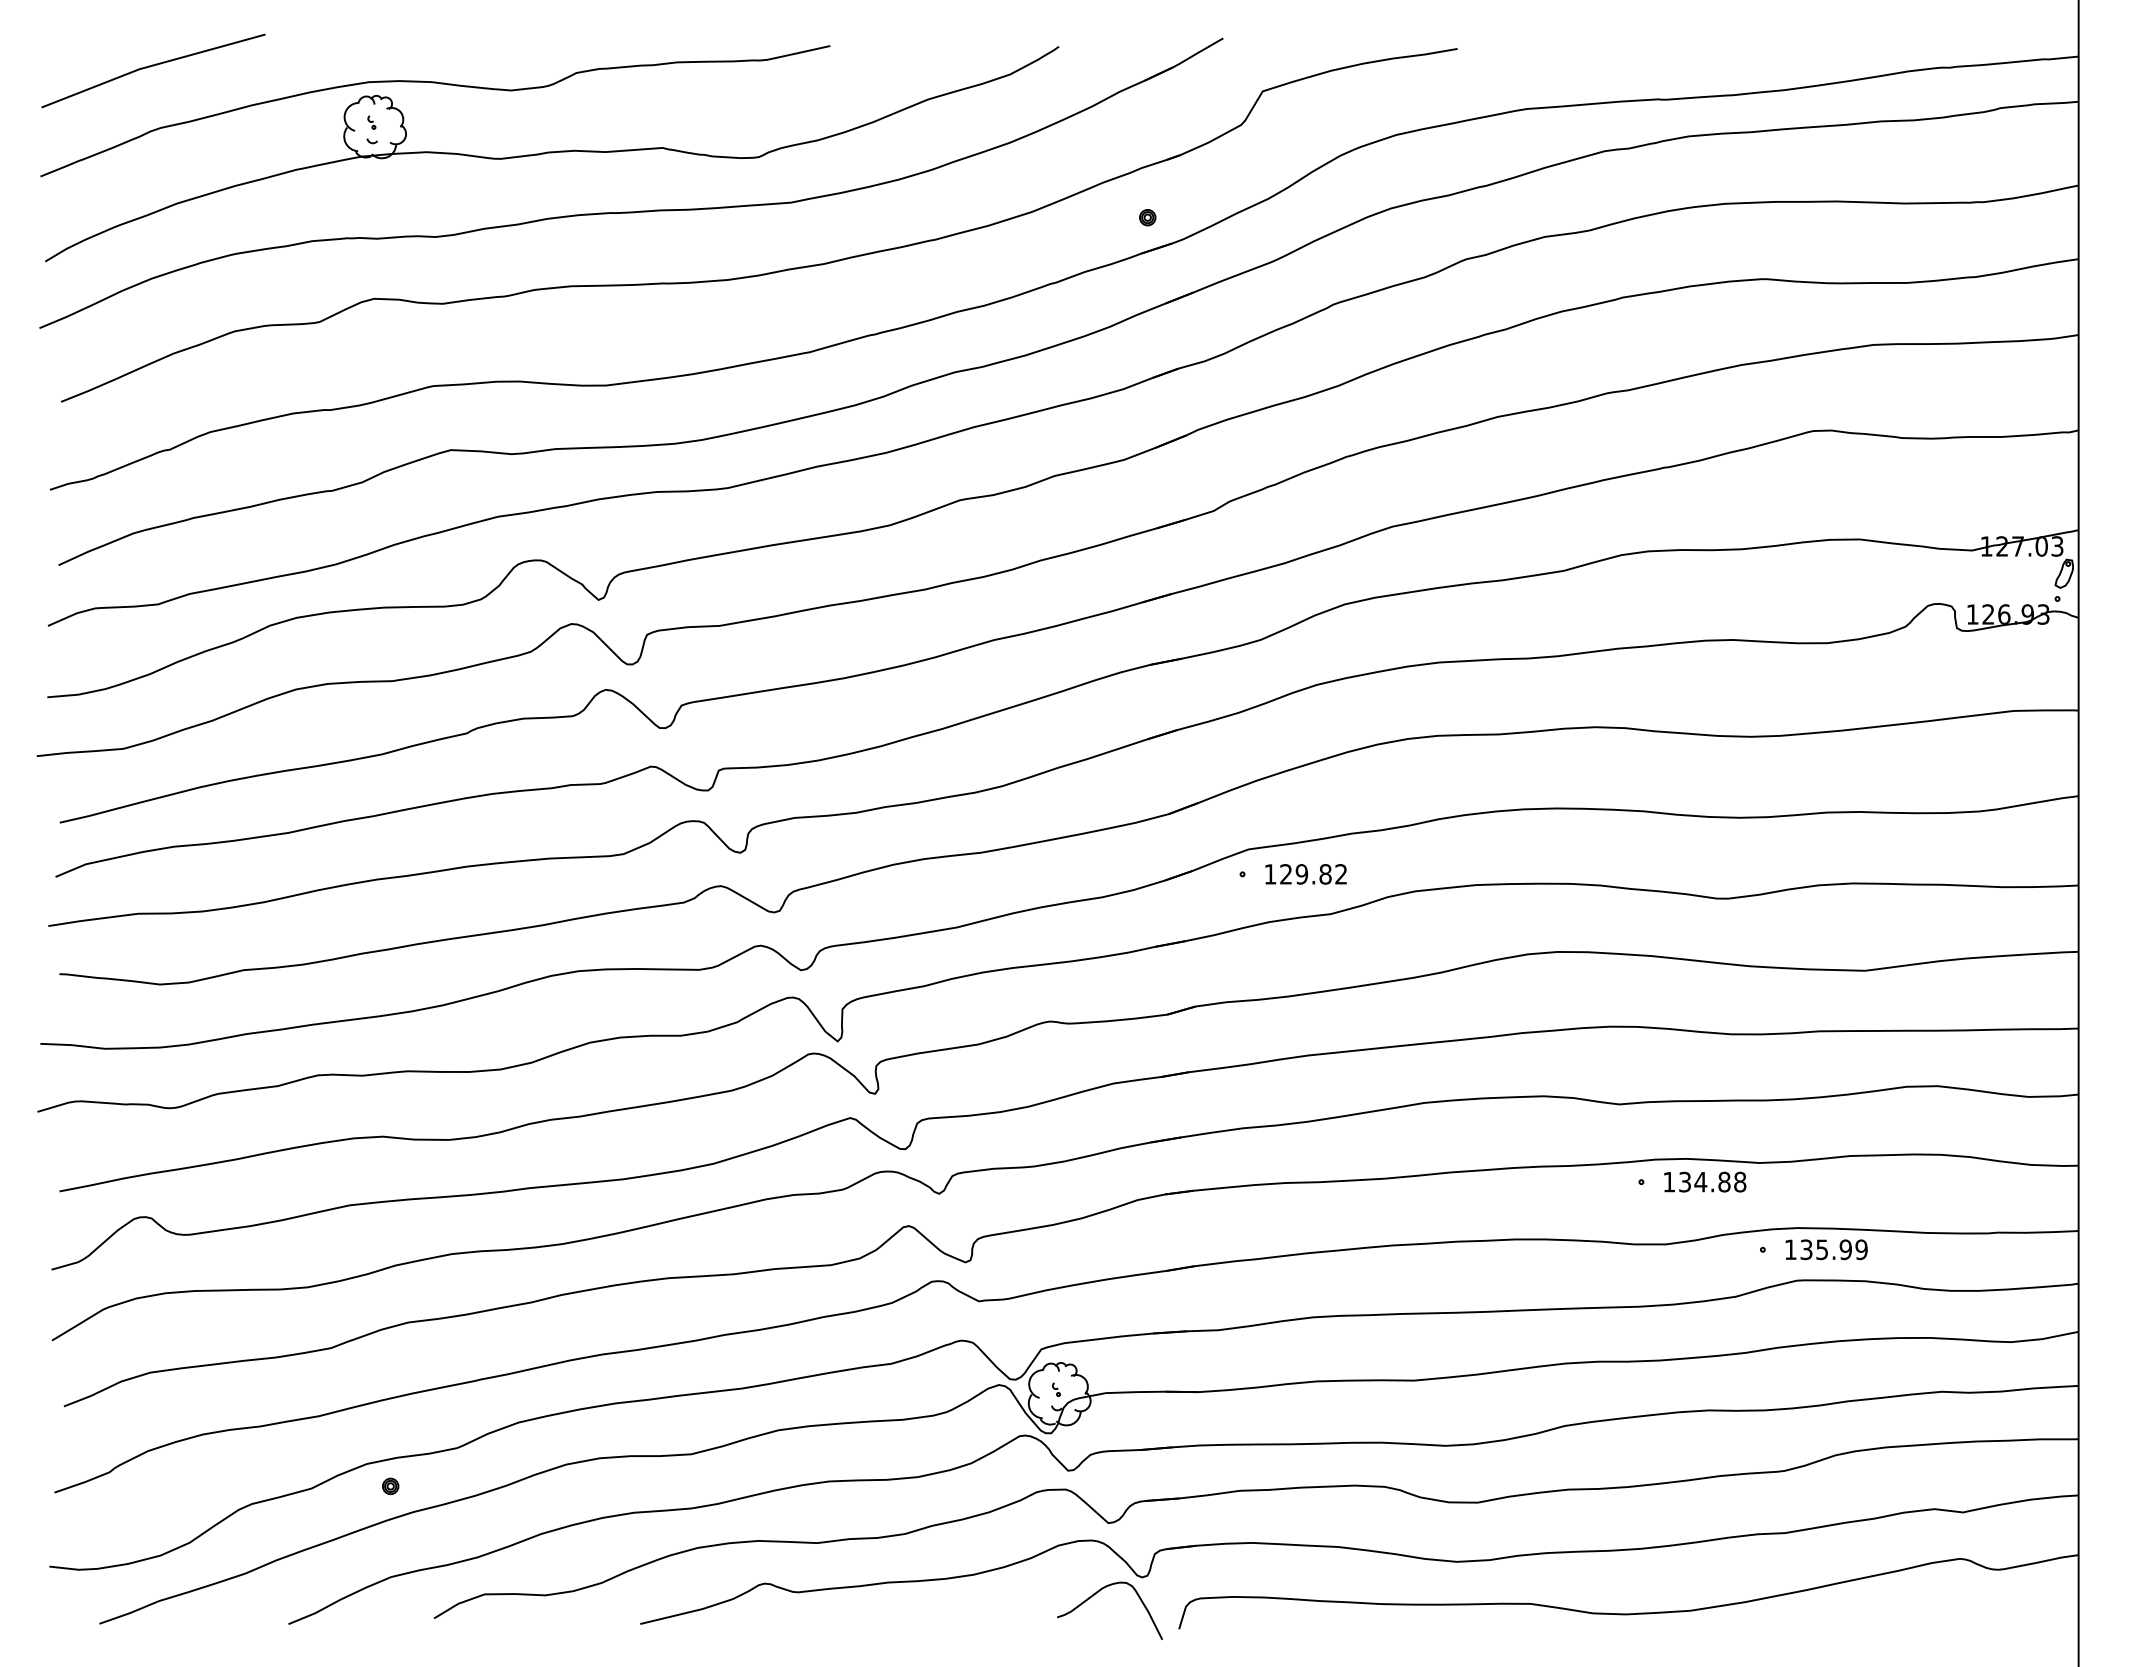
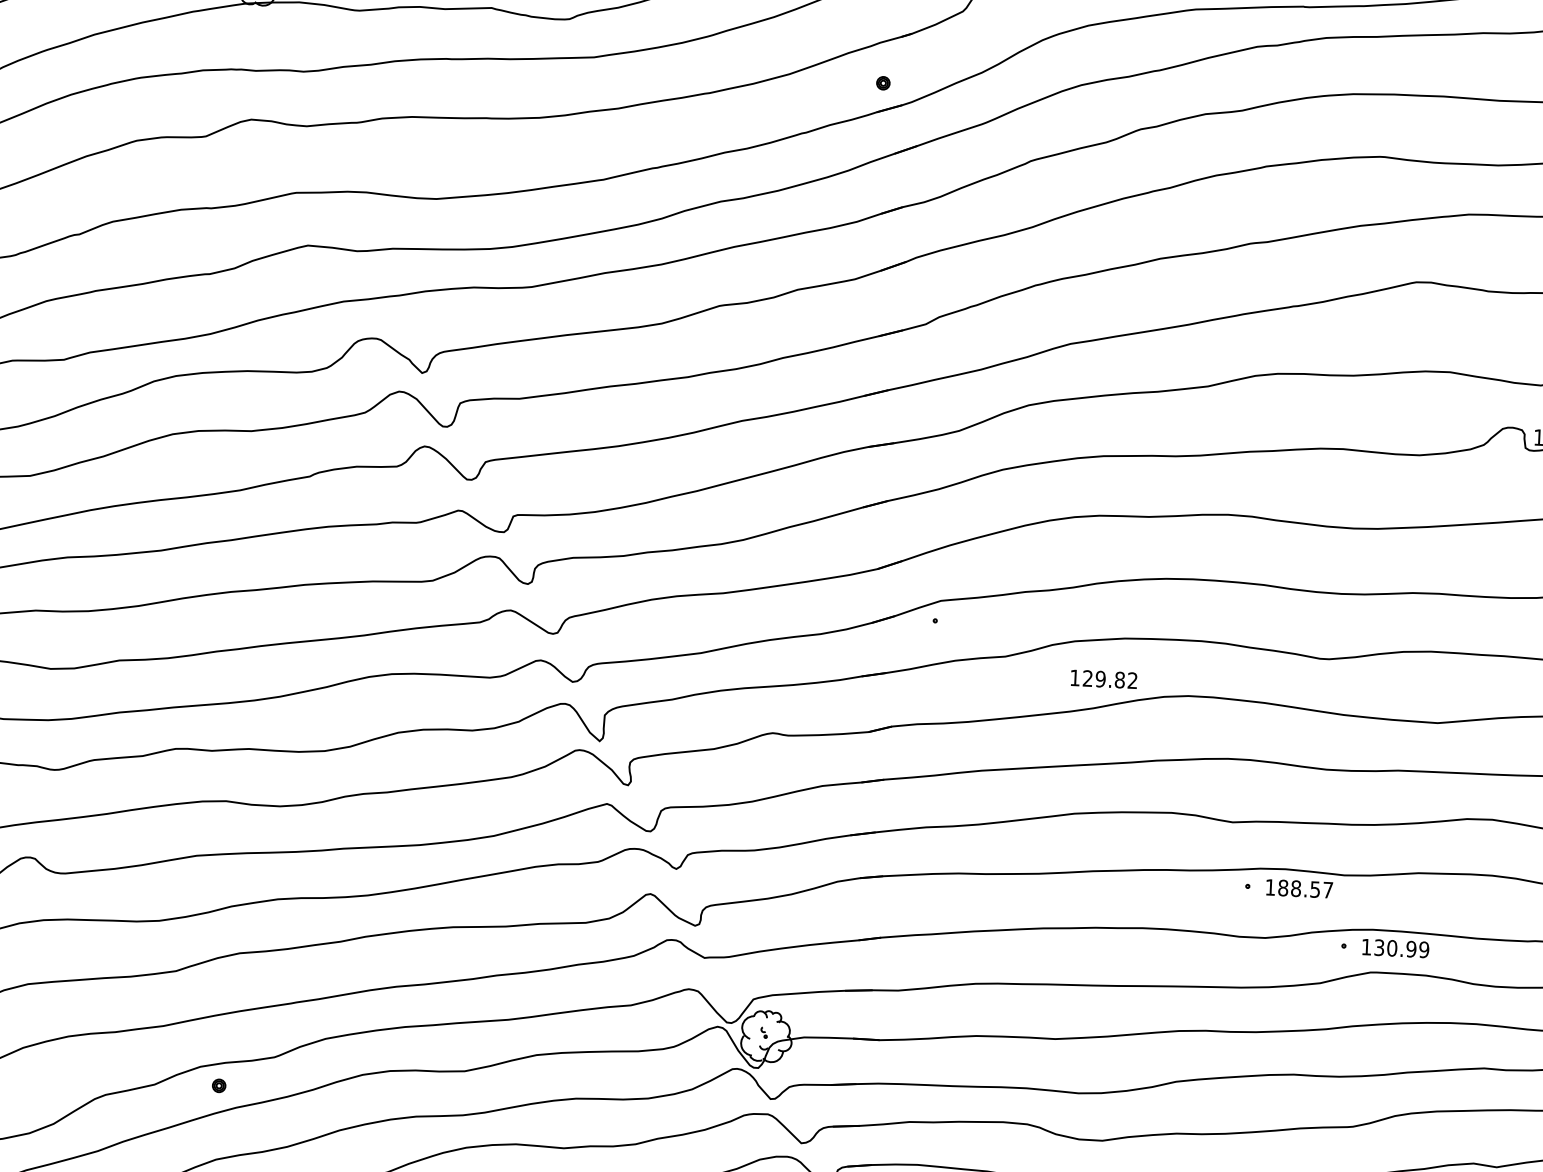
text: (1305, 874) -> (1103, 679), moved
text: (1712, 1181) -> (1305, 888), 134.88 -> 188.57
text: (1822, 1249) -> (1392, 948), 135.99 -> 130.99

